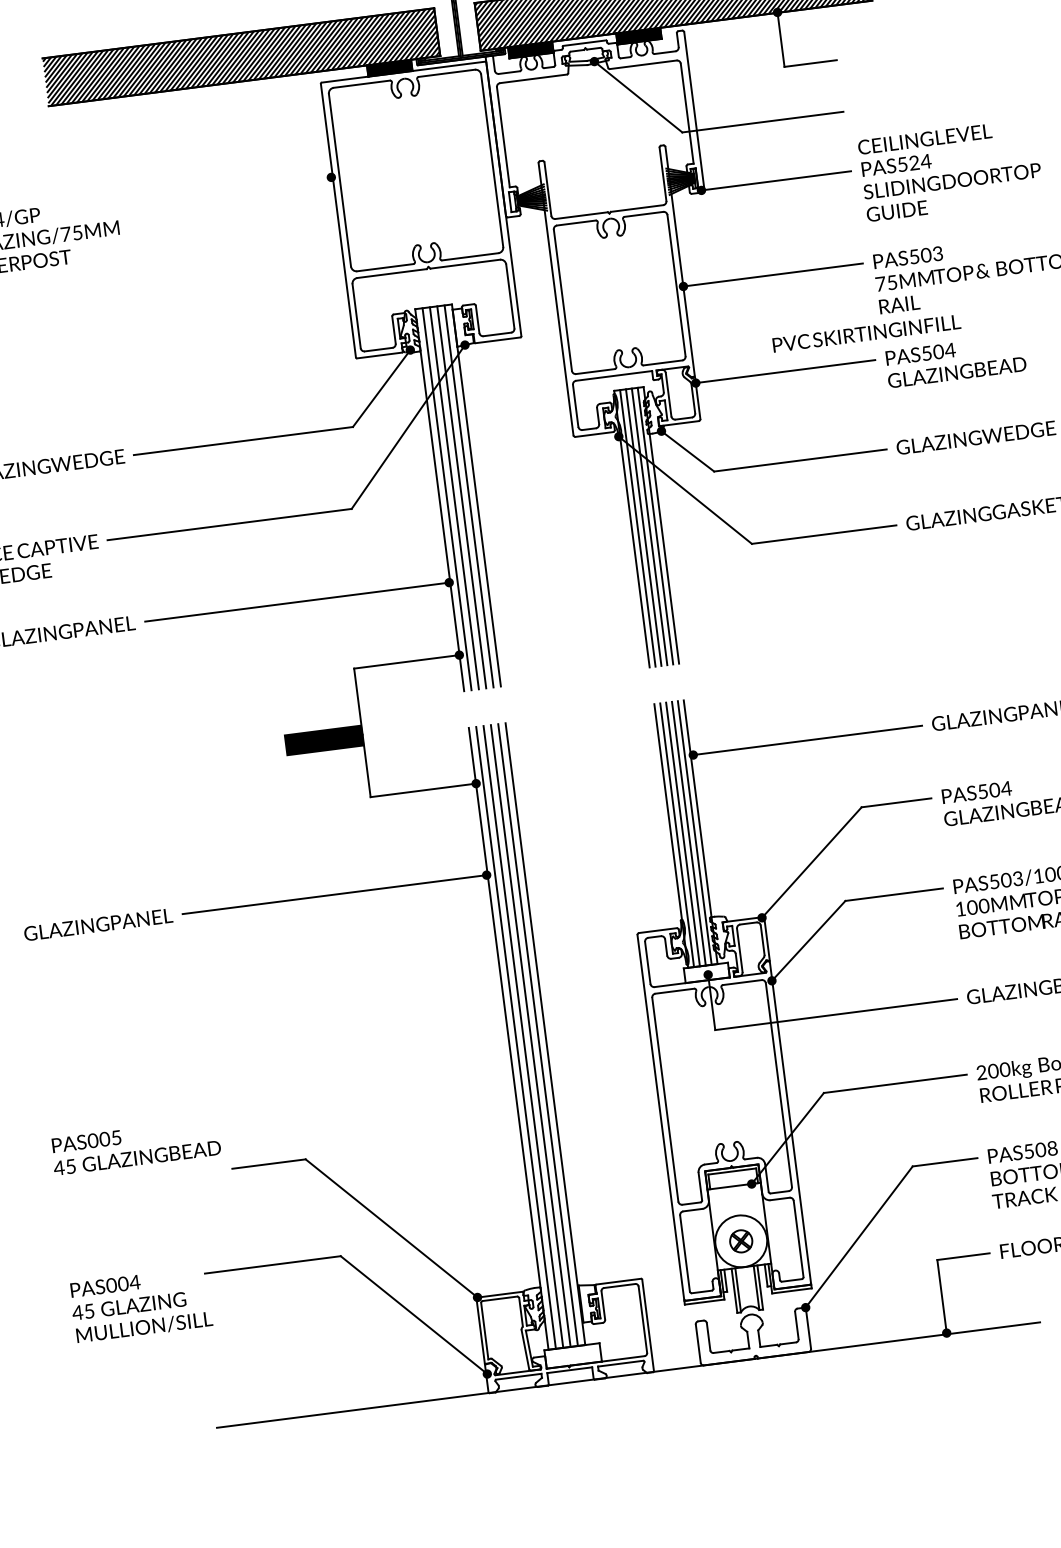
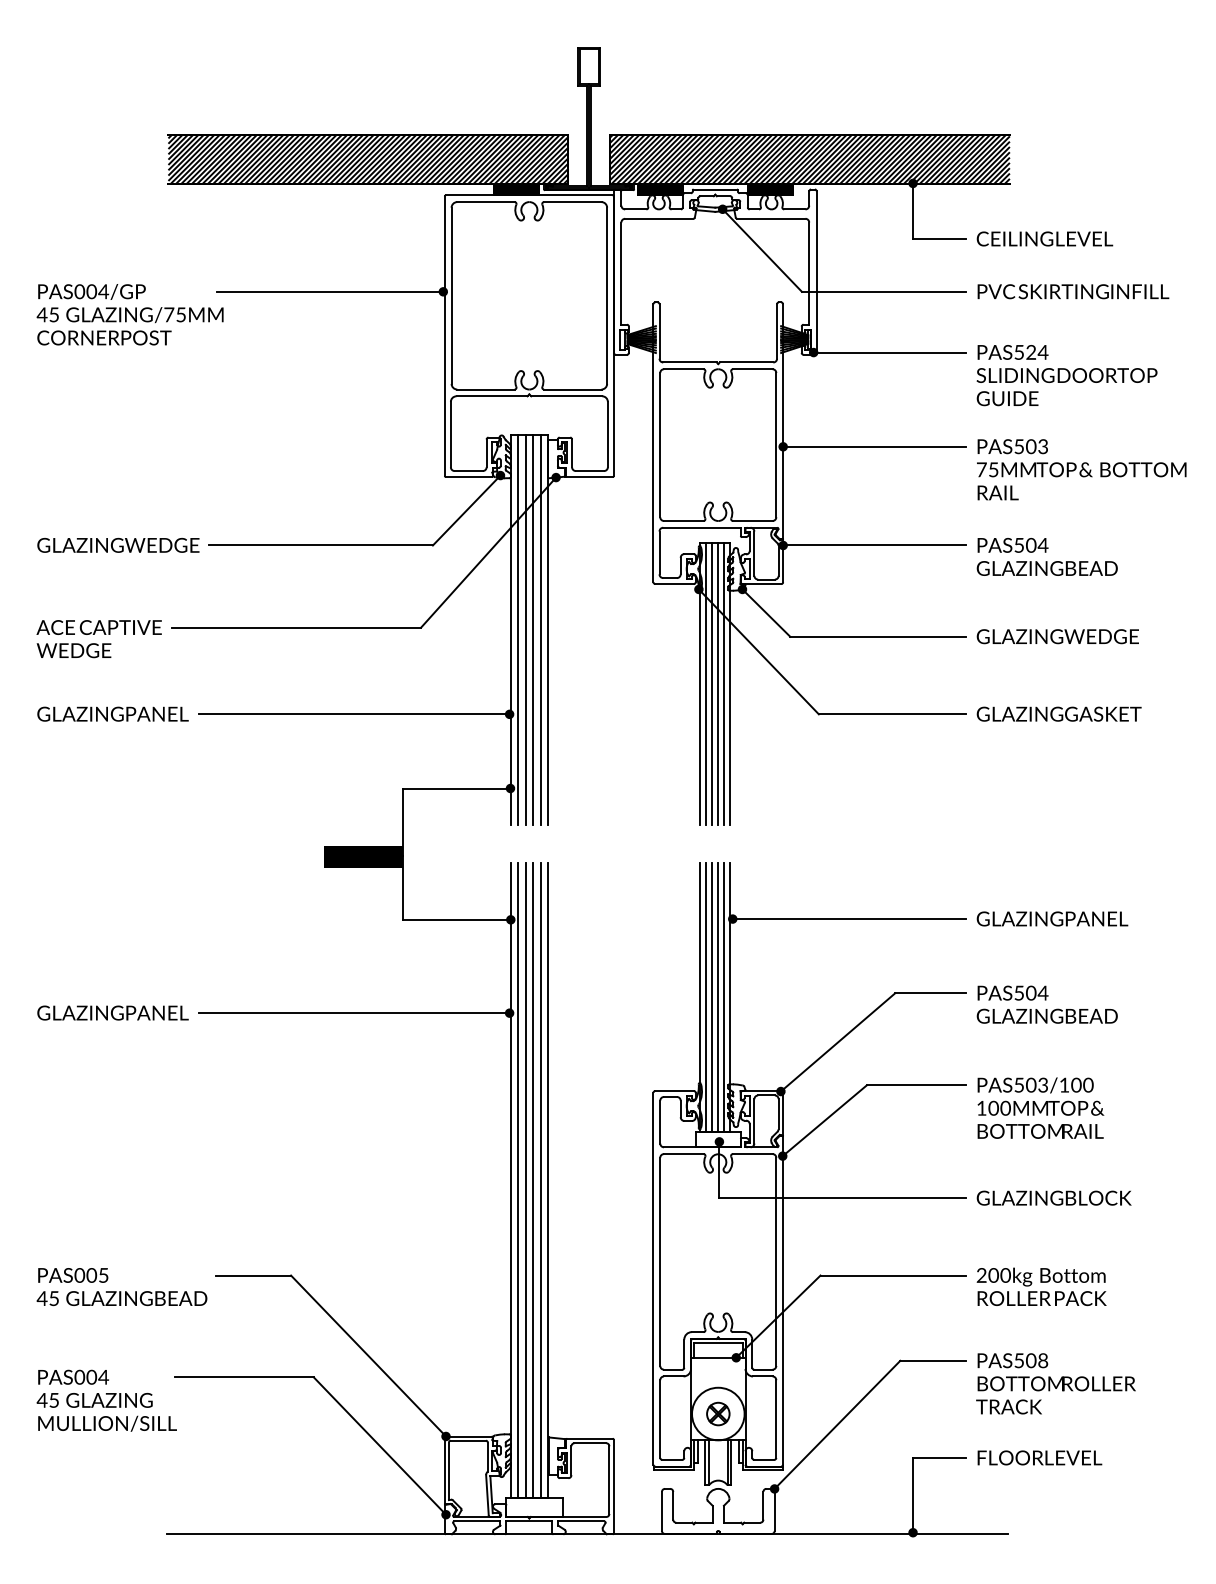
text: (924, 138) -> (1044, 238), moved
line: (220, 191) -> (330, 291), added
text: (866, 333) -> (1073, 291), moved
text: (135, 1147) -> (121, 1287), moved

